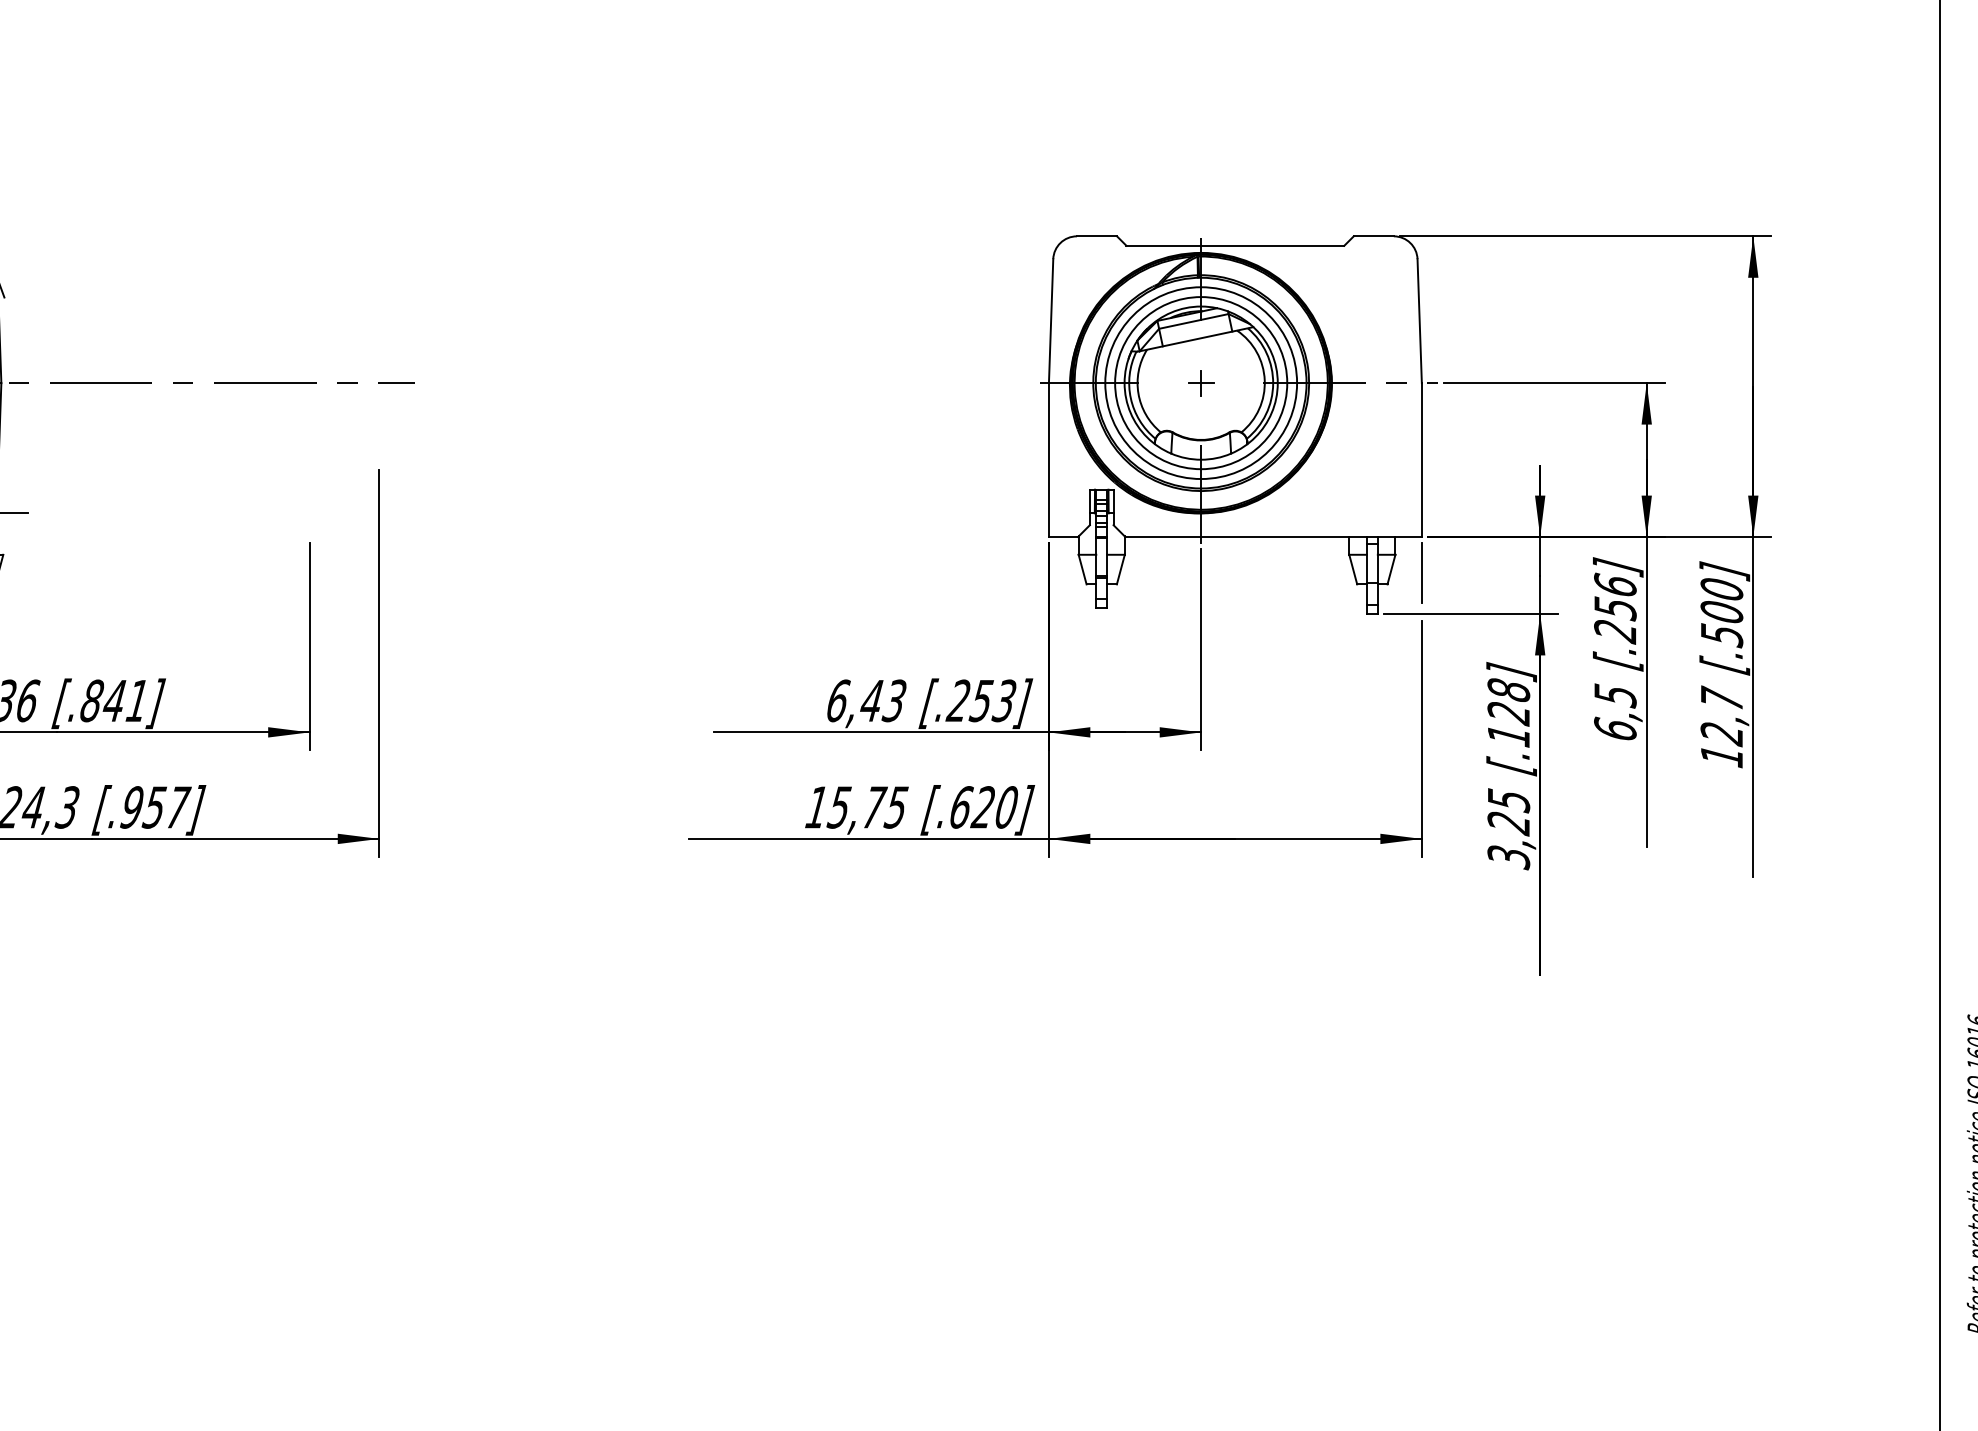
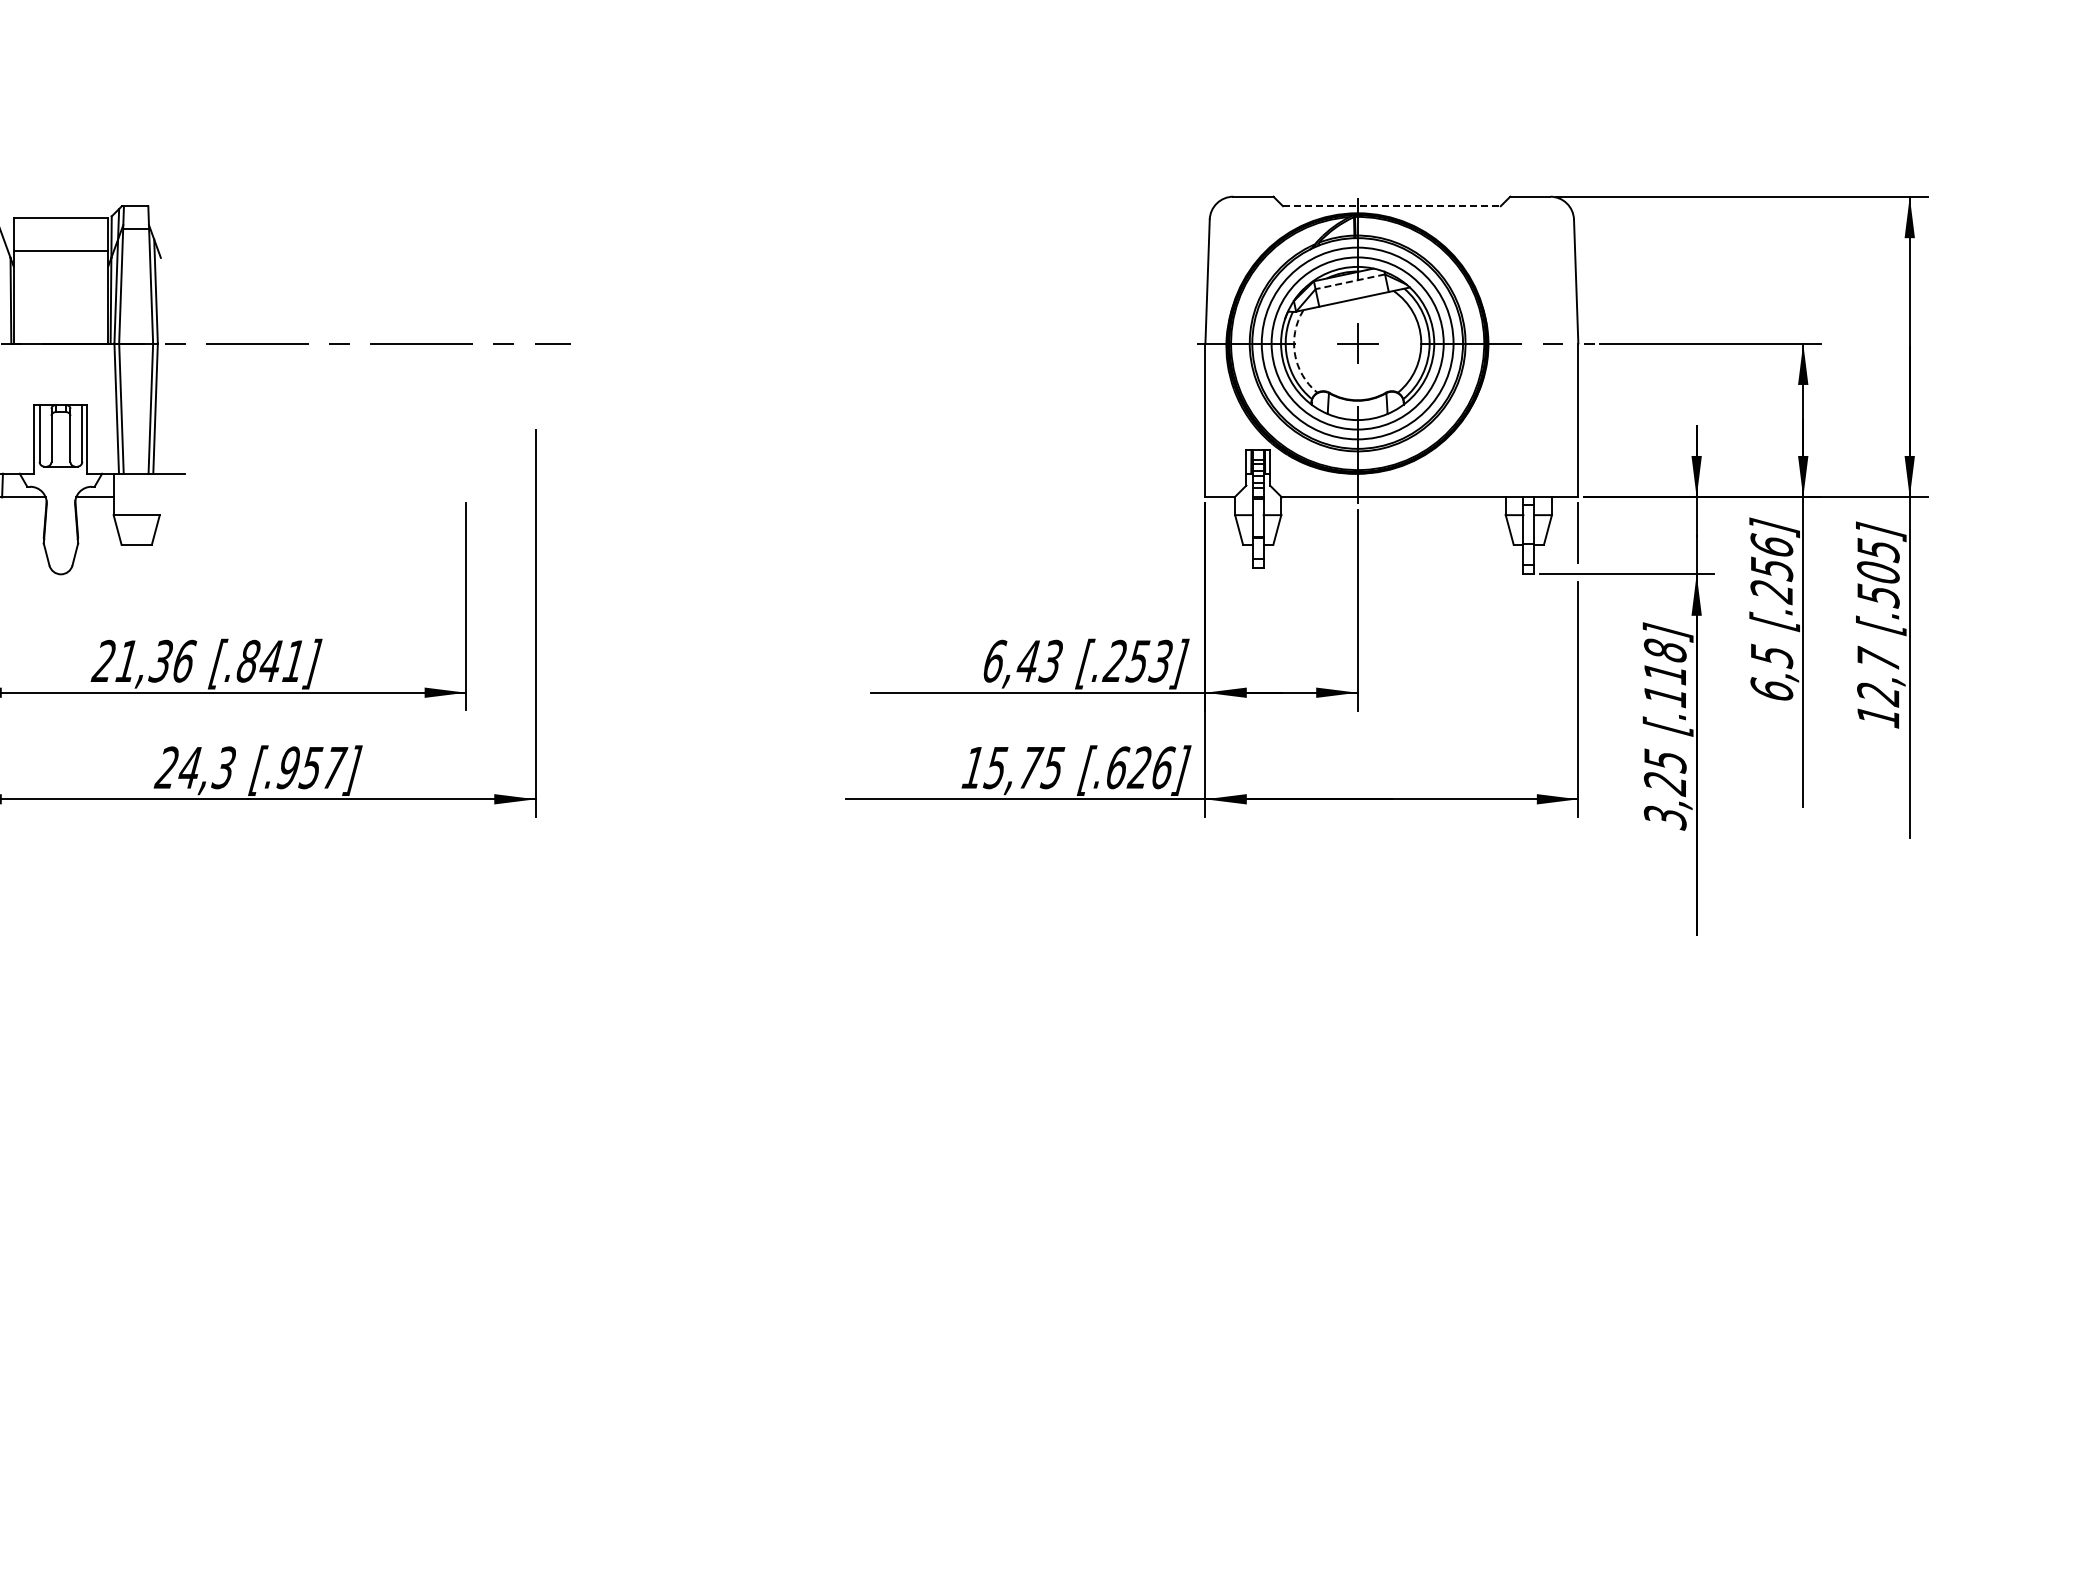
line: (1235, 246) -> (1391, 206), solid -> dashed
line: (1194, 321) -> (1350, 281), solid -> dashed
part: (1201, 383) -> (1357, 343), size x1.6
arc: (1138, 394) -> (1294, 354), solid -> dashed
text: (1722, 590) -> (1878, 550), [.500] -> [.505]
text: (1508, 714) -> (1664, 674), [.128] -> [.118]
text: (1007, 807) -> (1163, 767), [.620] -> [.626]

